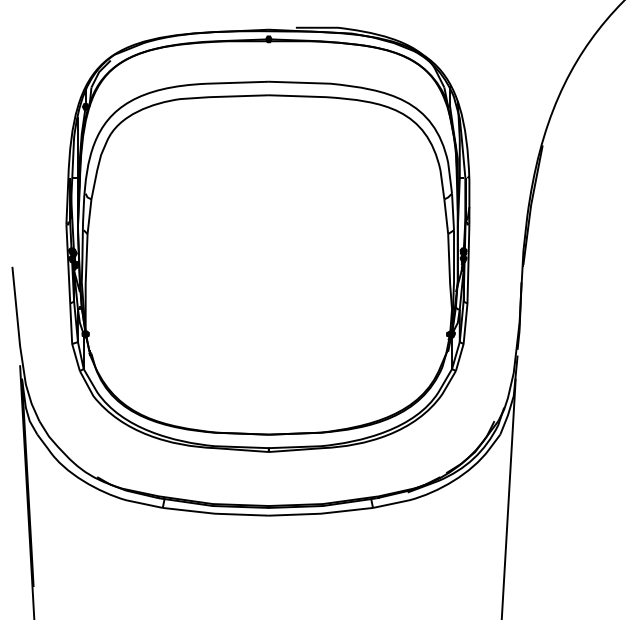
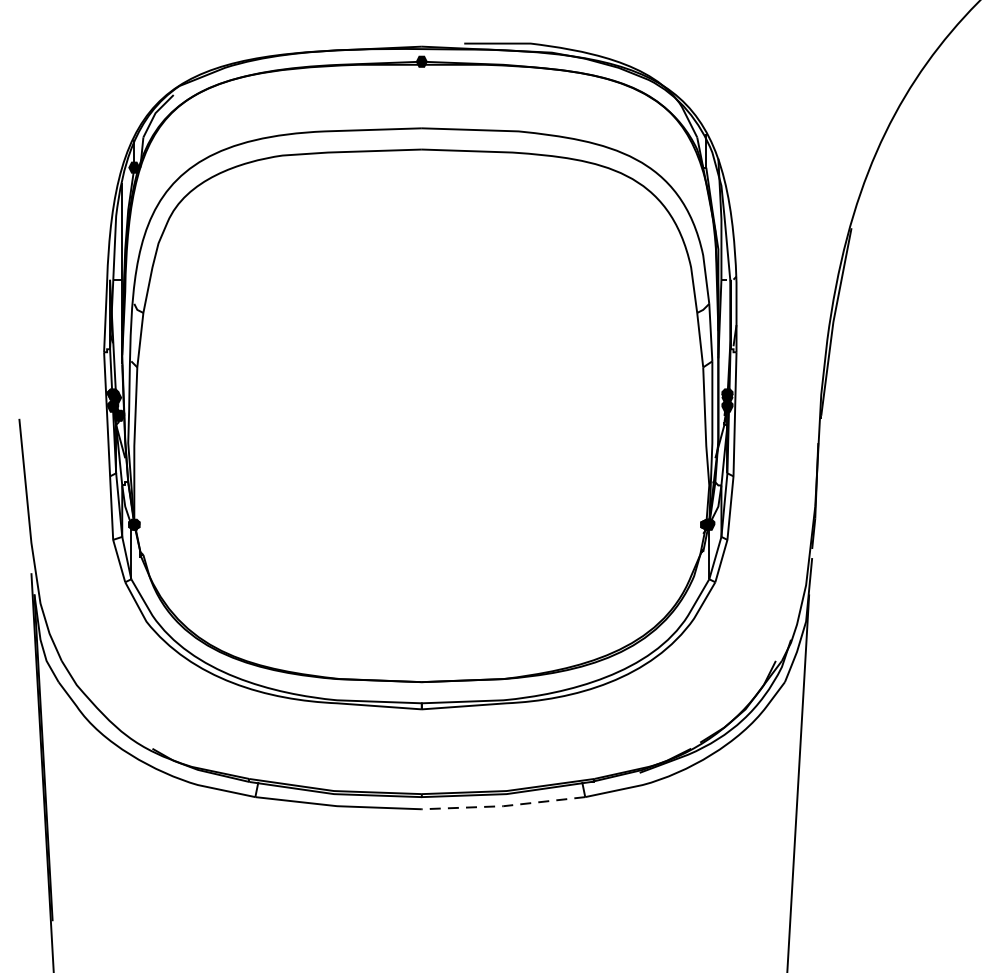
line: (320, 513) -> (502, 805), solid -> dashed

